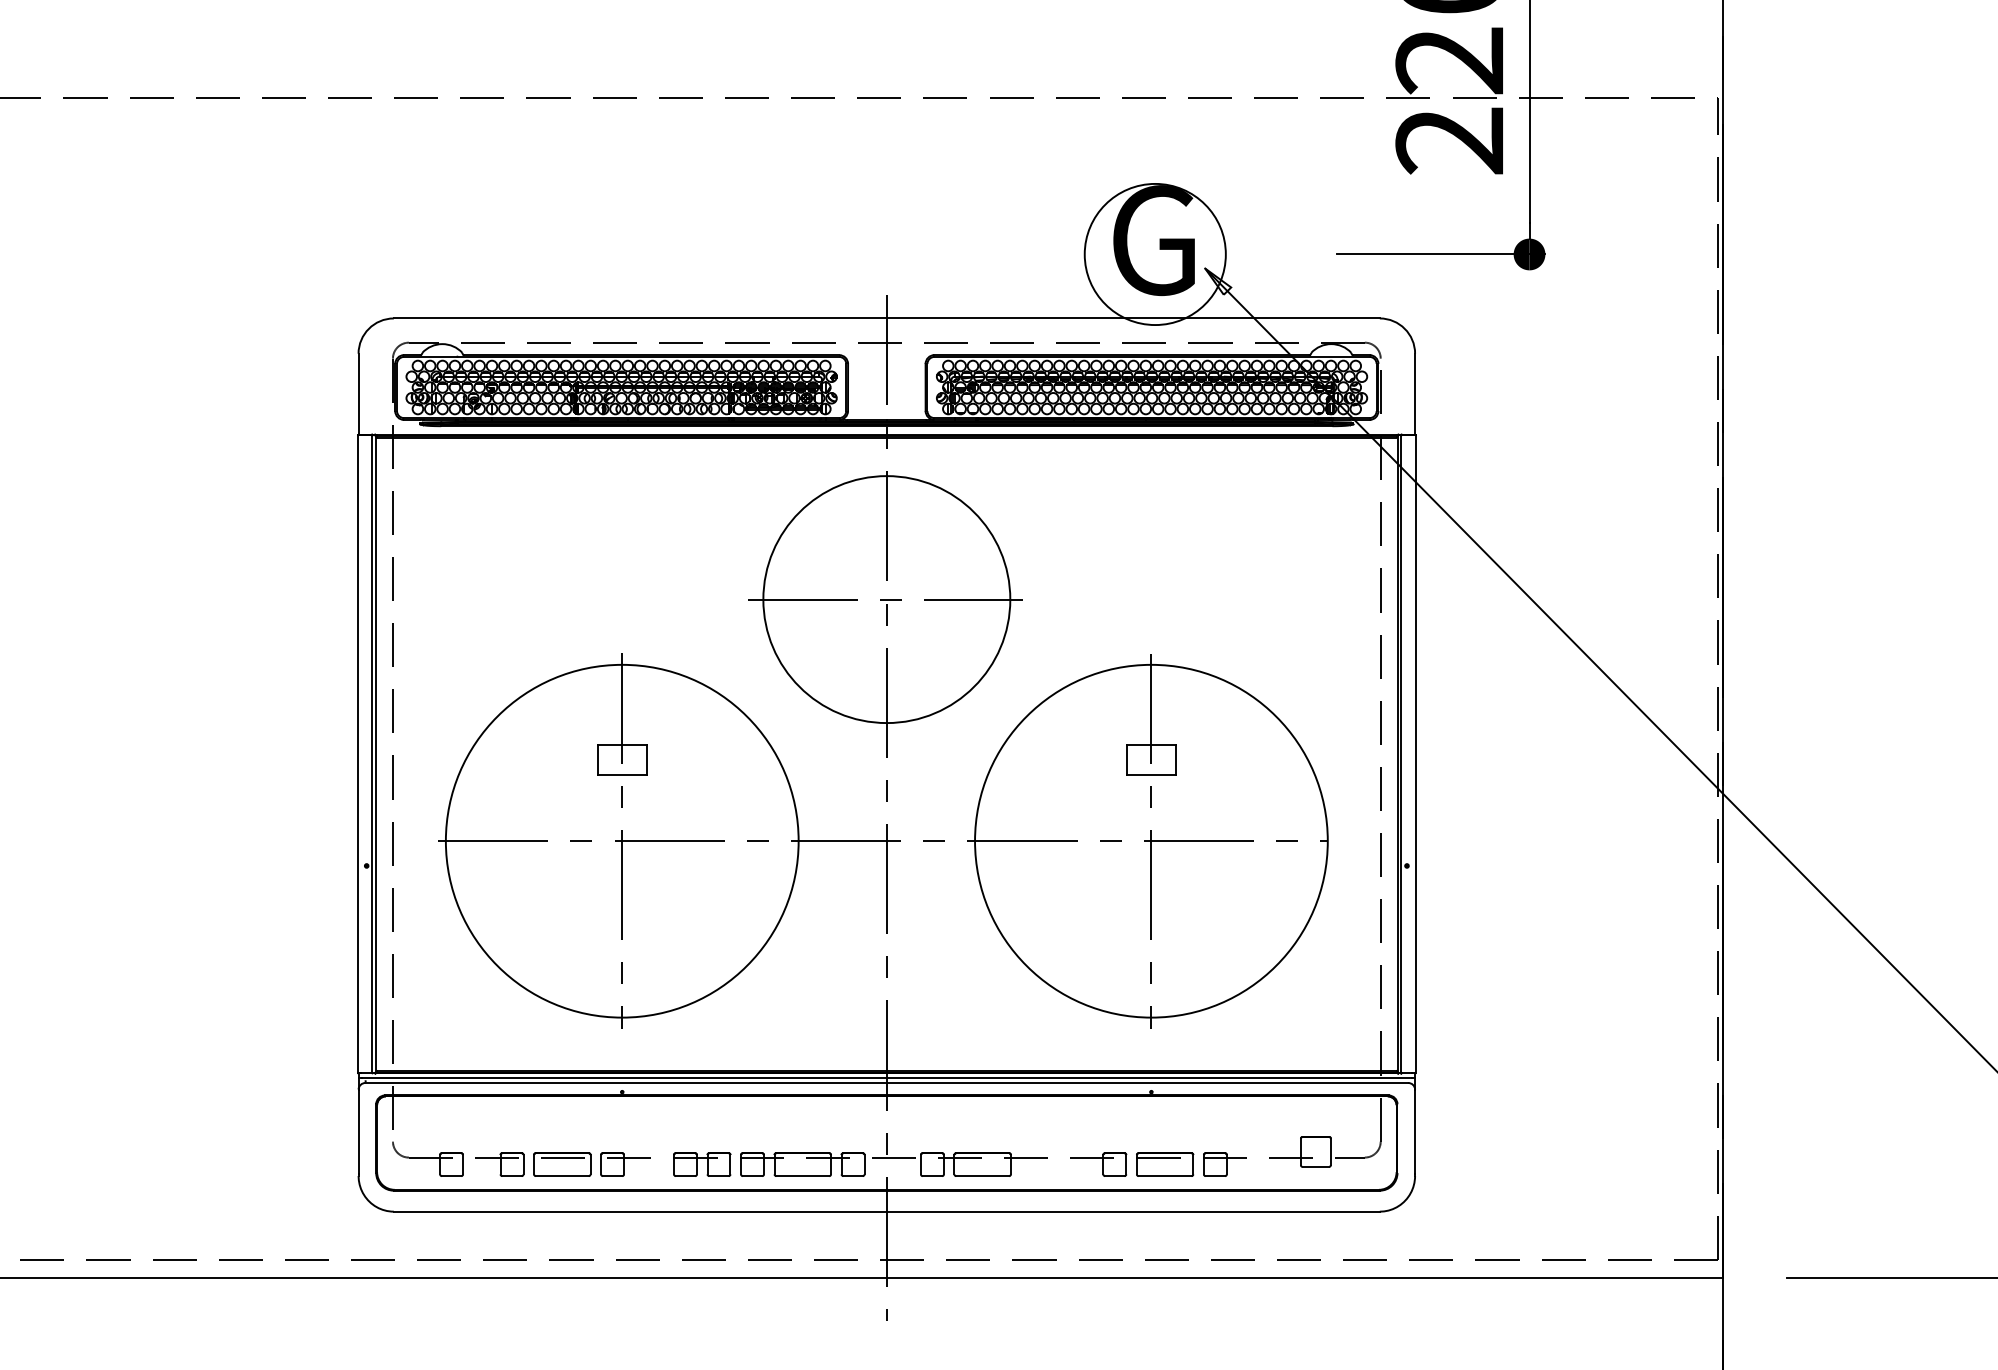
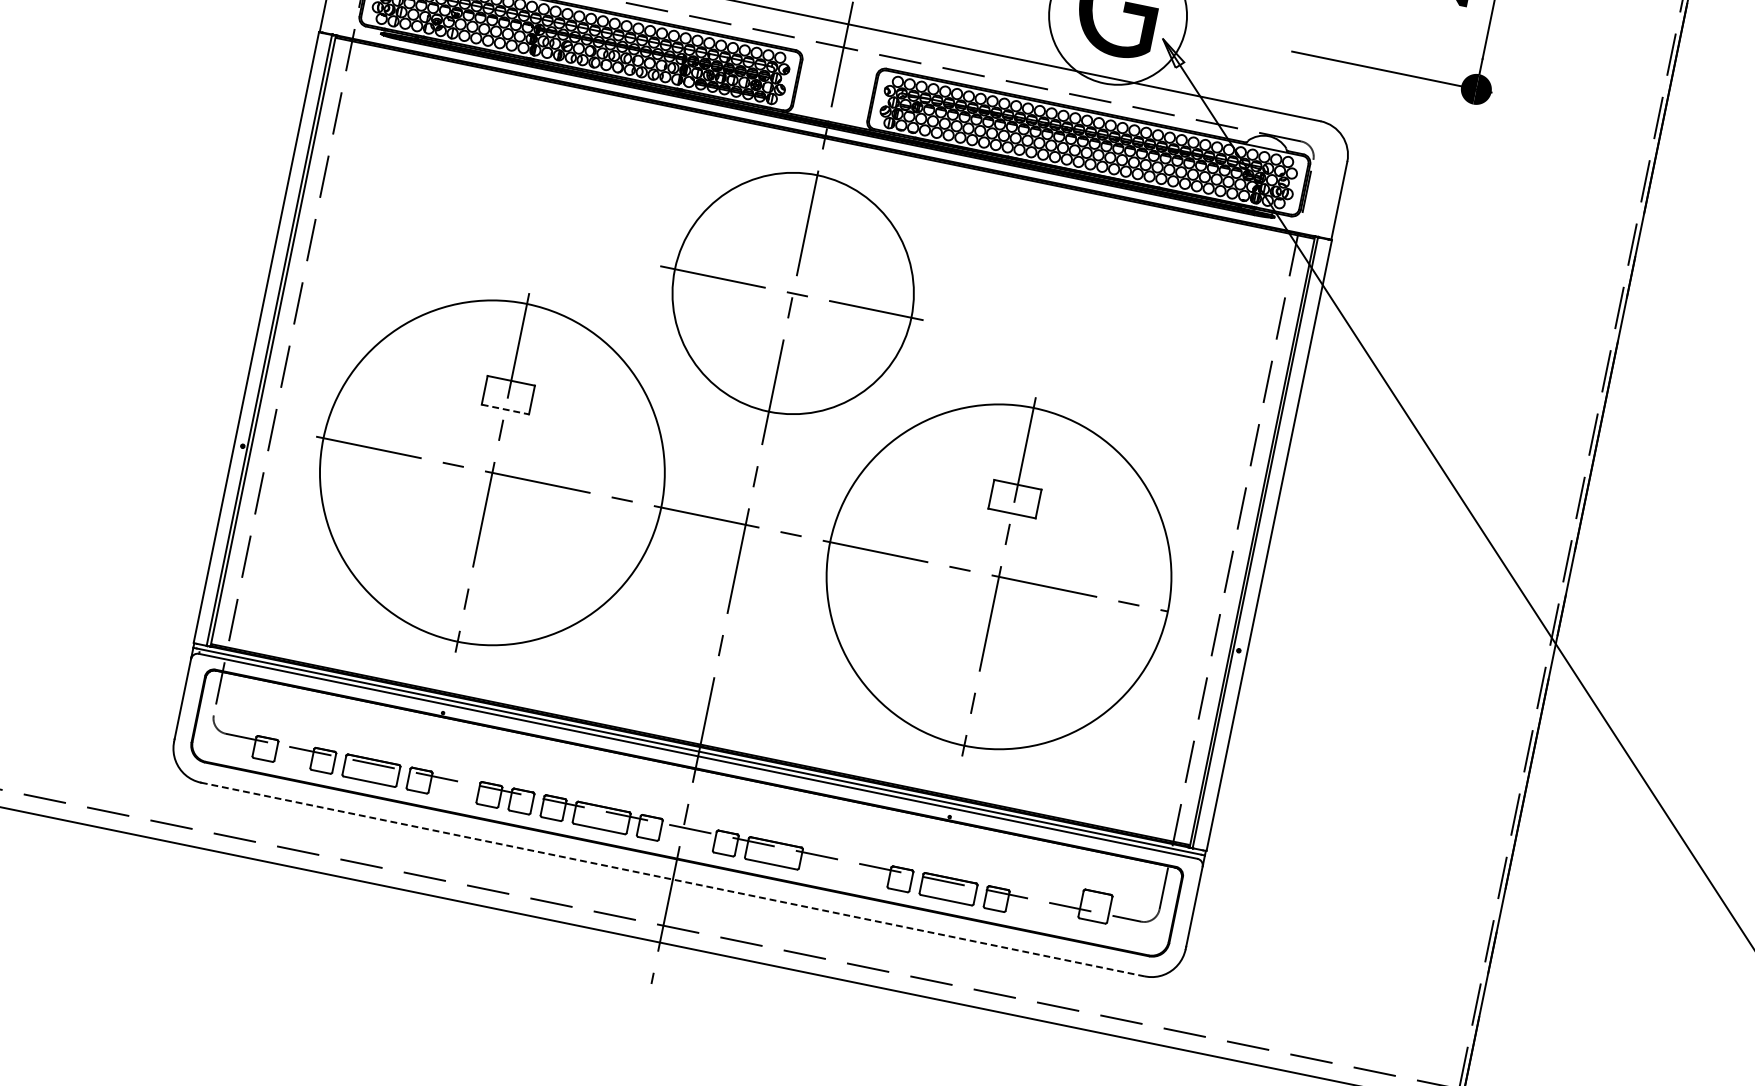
line: (622, 775) -> (505, 409), solid -> dashed
line: (886, 1211) -> (672, 879), solid -> dashed

